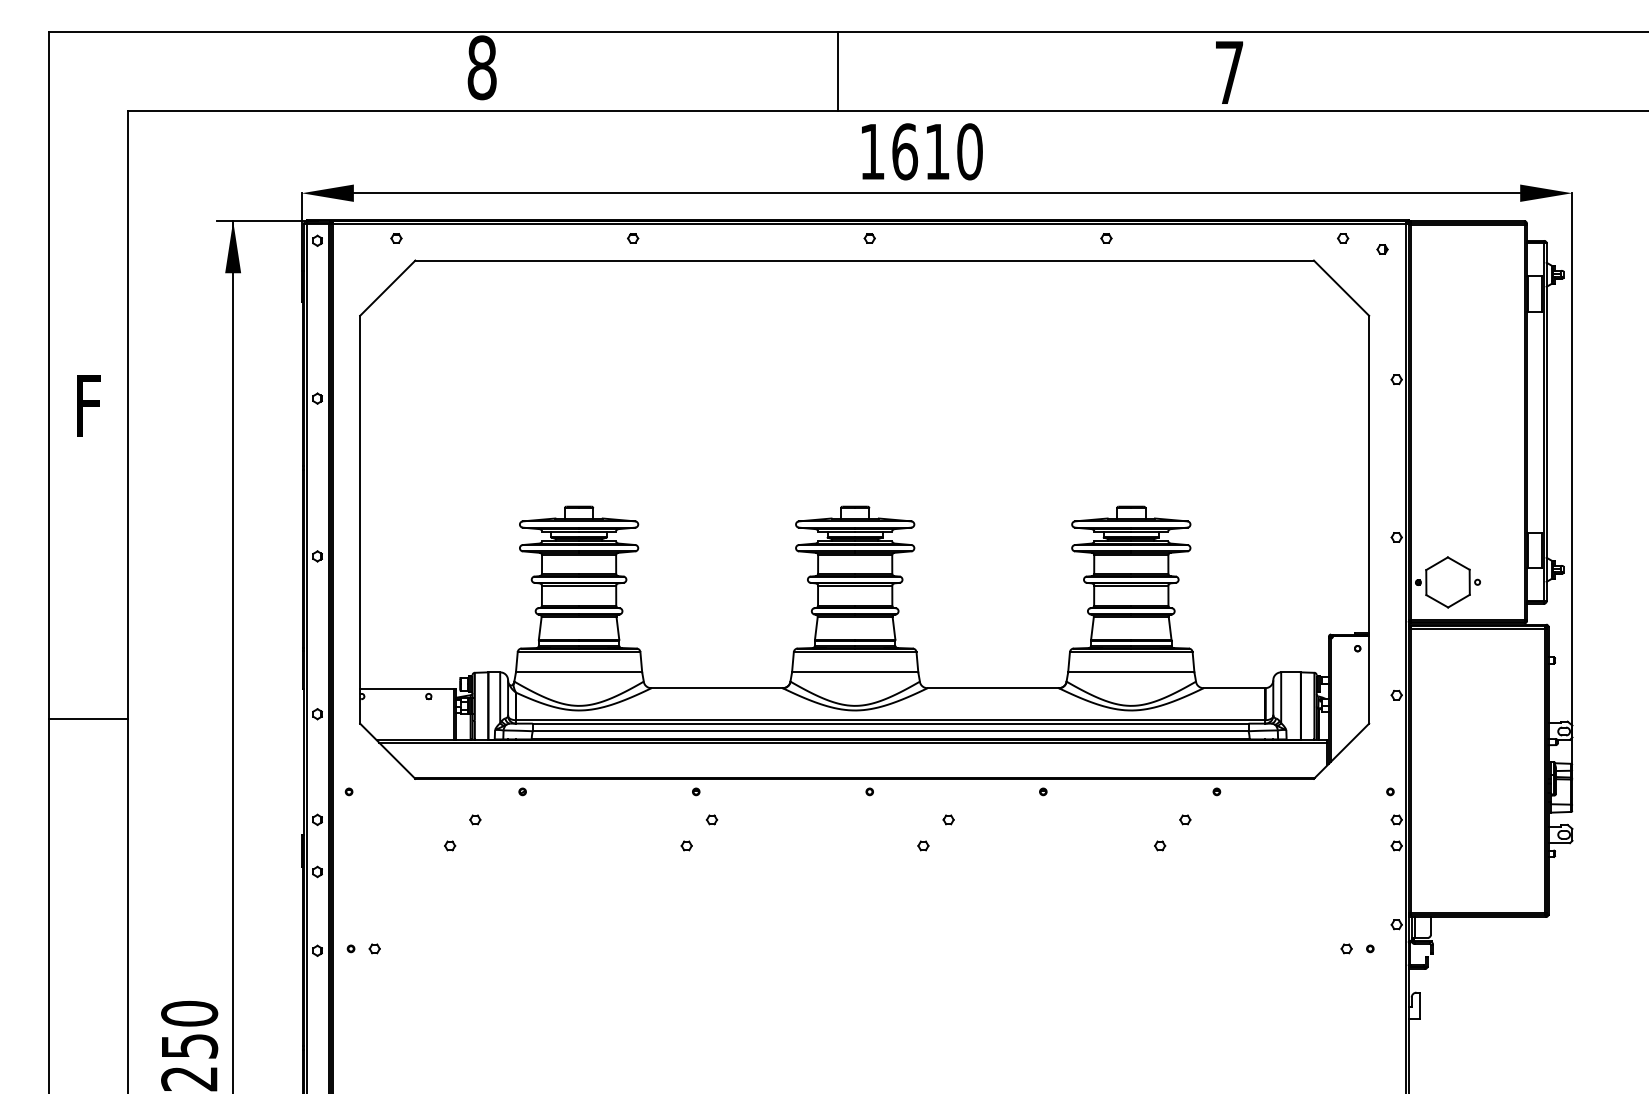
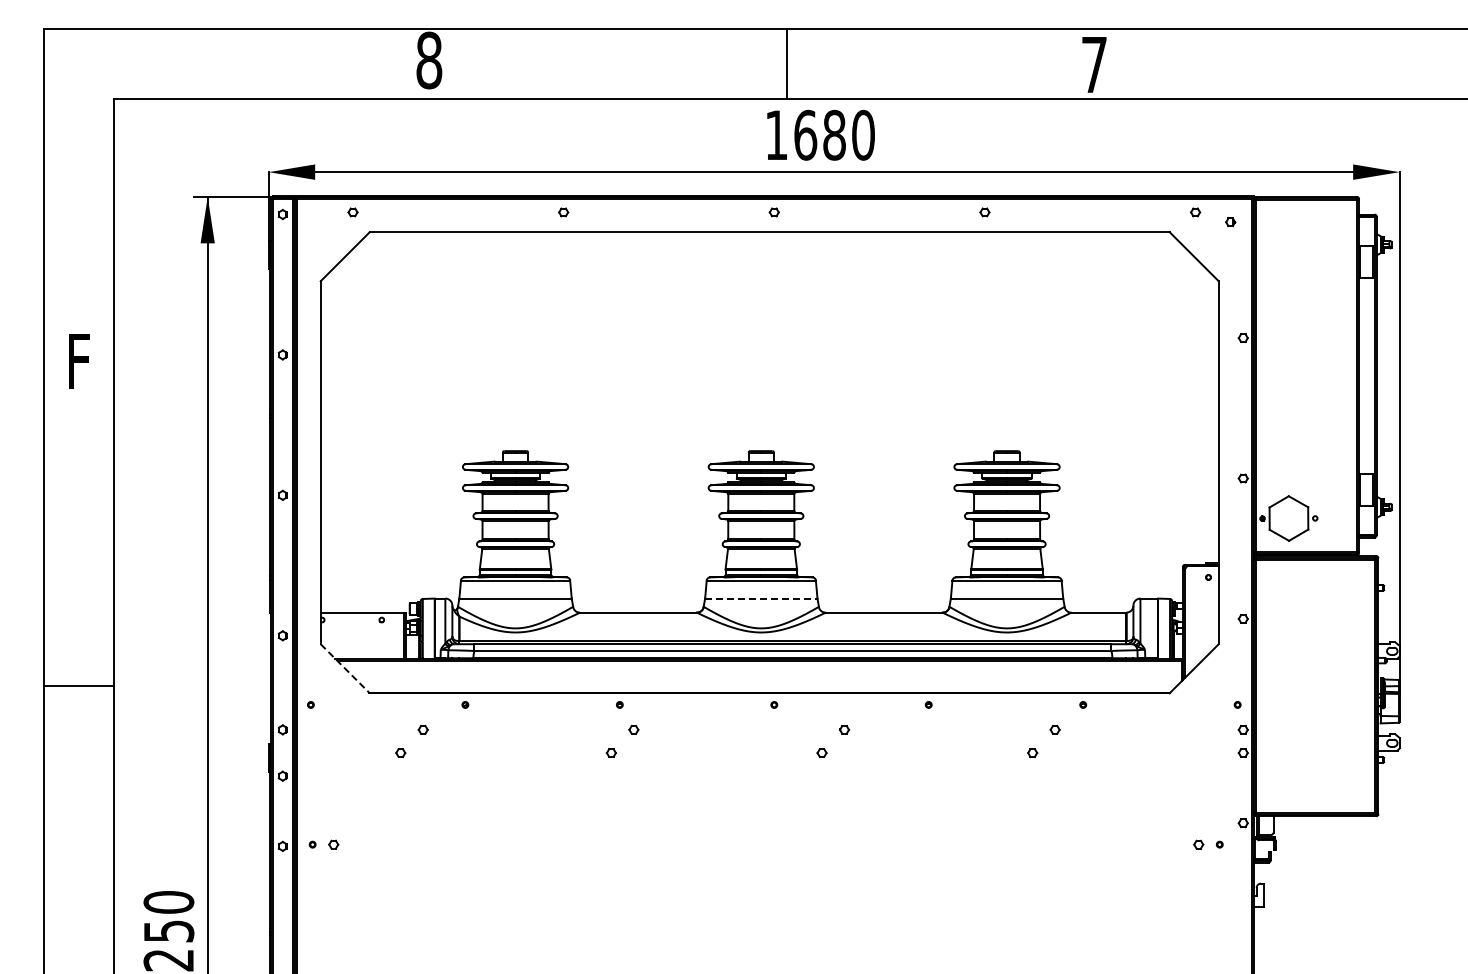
line: (838, 72) -> (787, 64), moved
text: (937, 150) -> (834, 134), 1610 -> 1680
line: (855, 672) -> (761, 598), solid -> dashed
line: (89, 718) -> (79, 685), moved
line: (387, 750) -> (345, 668), solid -> dashed

